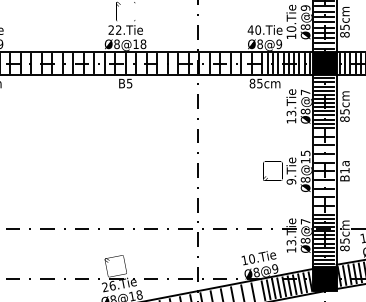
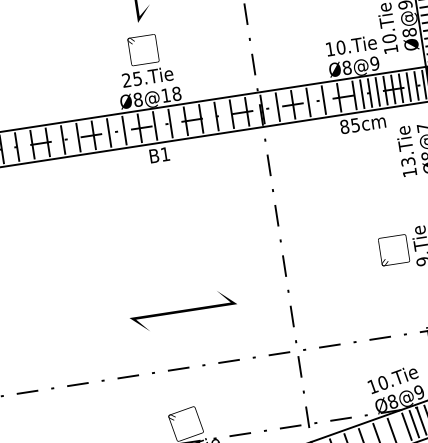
text: (118, 29) -> (137, 77), 22.Tie -> 25.Tie
text: (250, 29) -> (329, 48), 40.Tie -> 10.Tie
text: (129, 83) -> (165, 154), B5 -> B1
line: (125, 190) -> (183, 311), added

